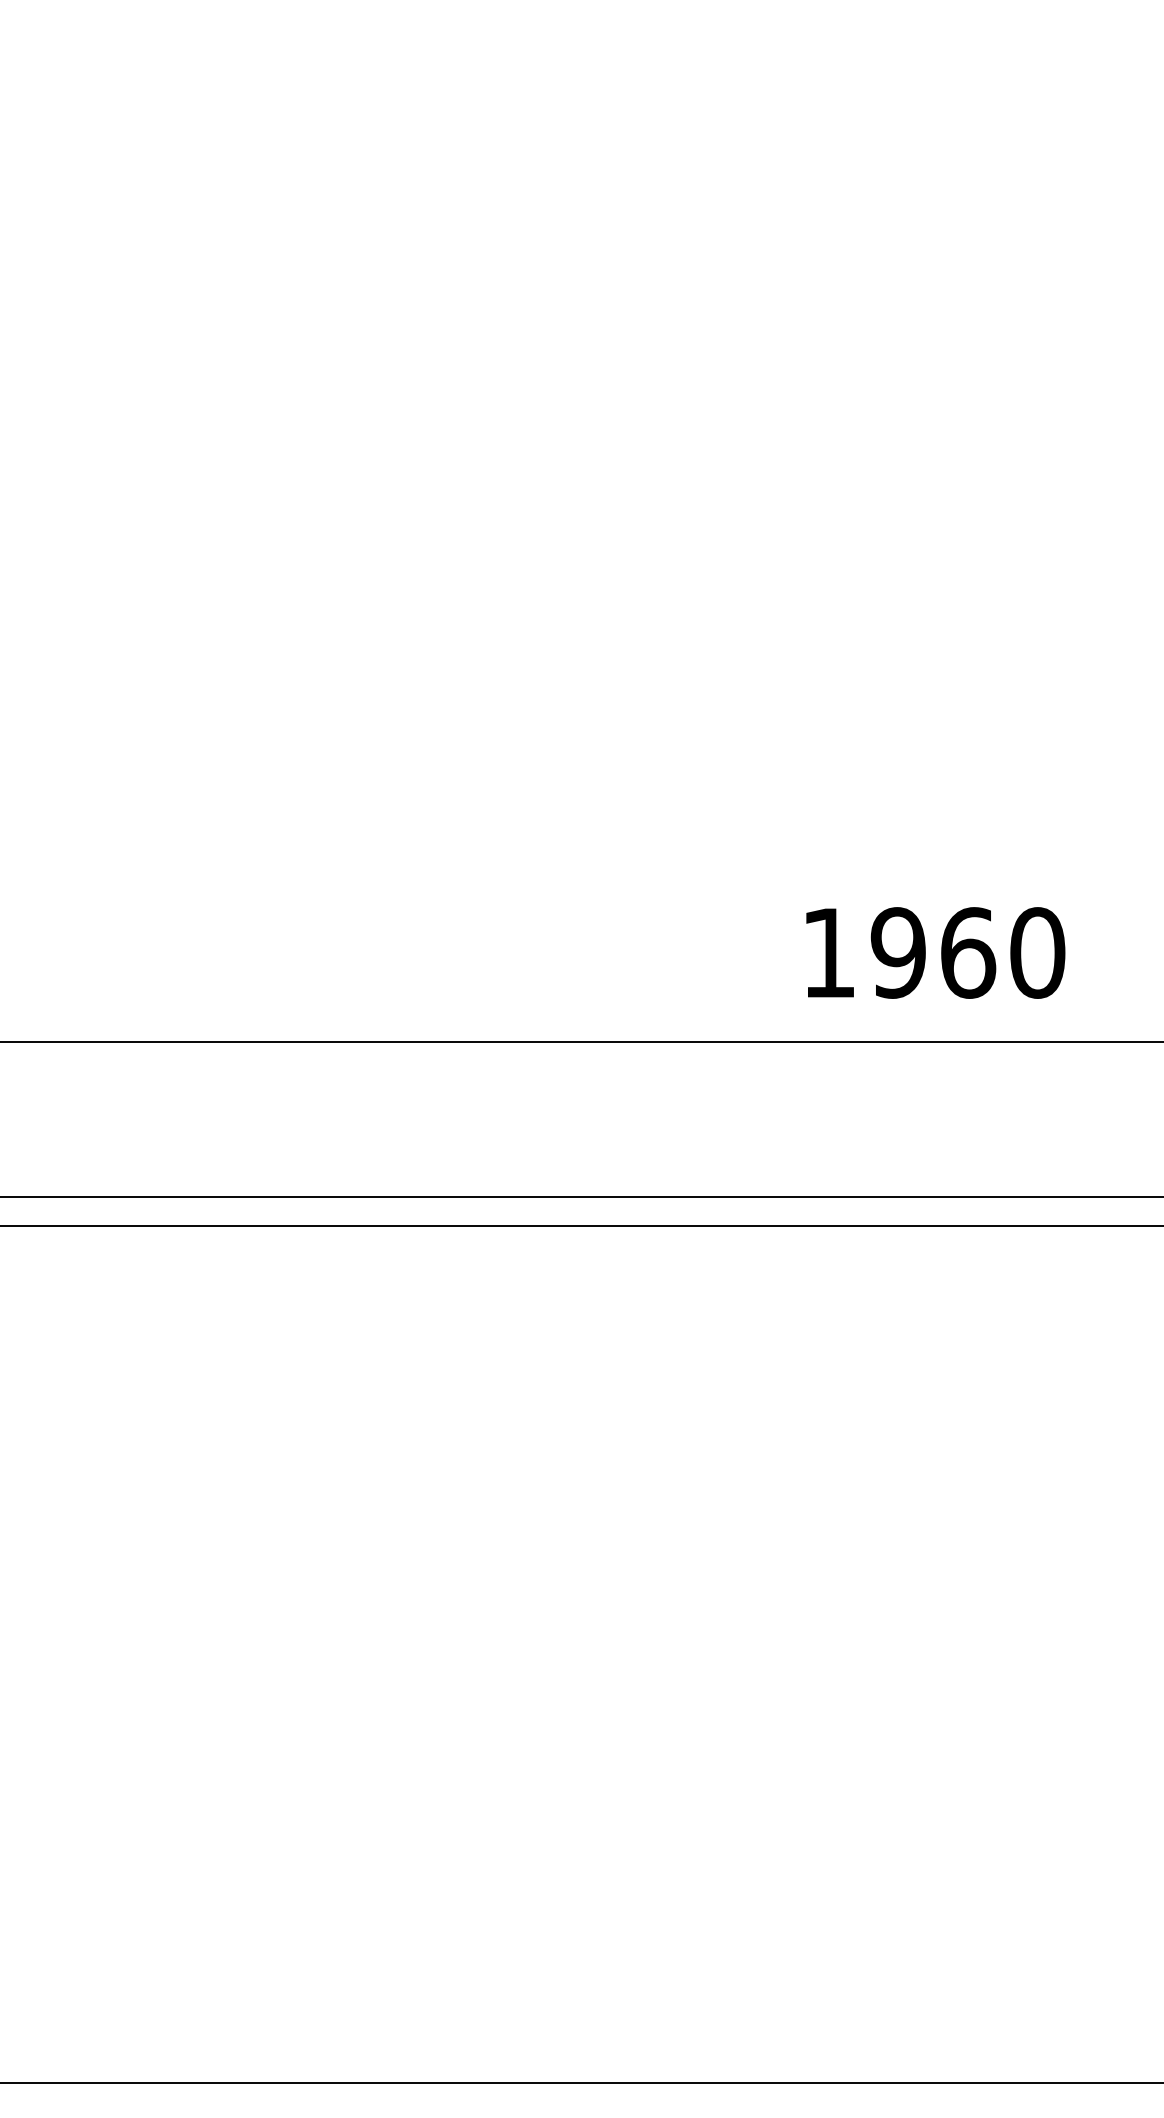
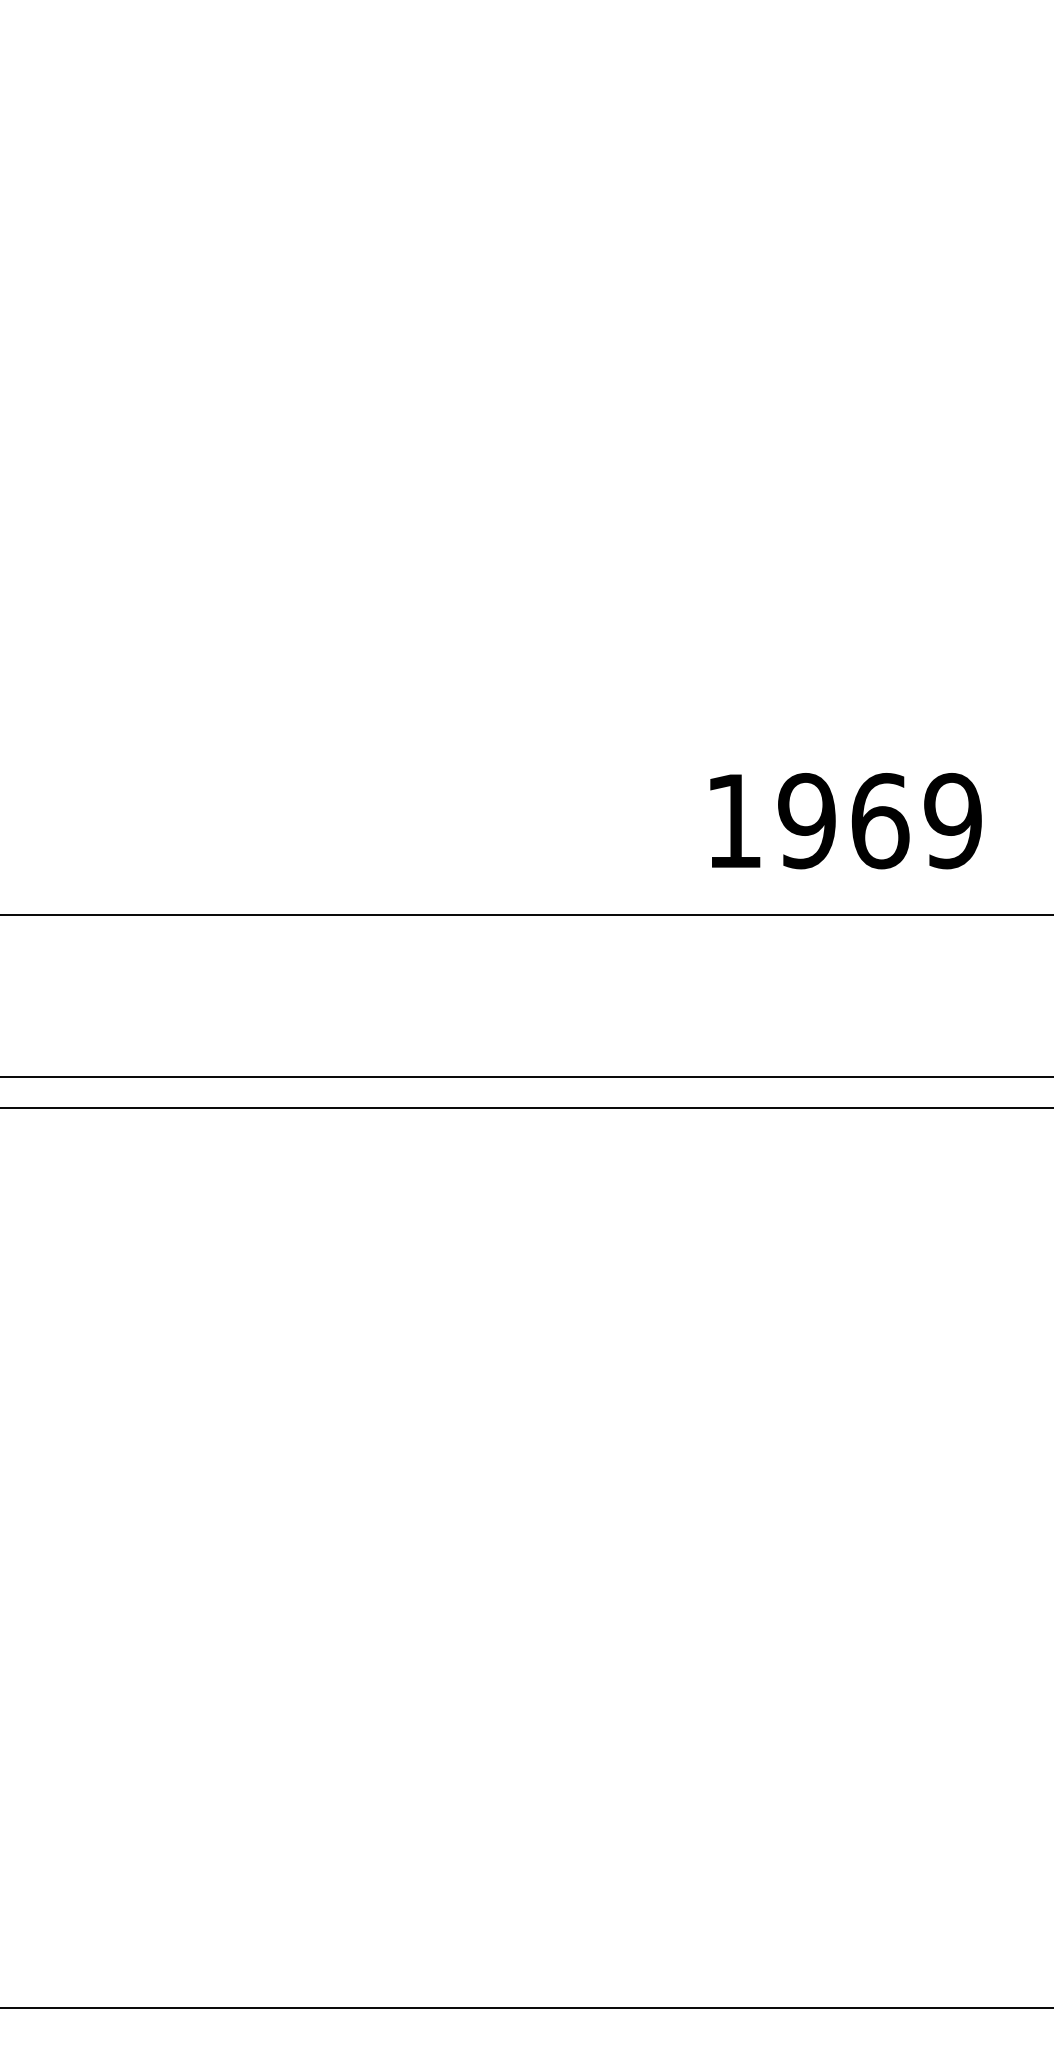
text: (1037, 952) -> (952, 820), 1960 -> 1969

